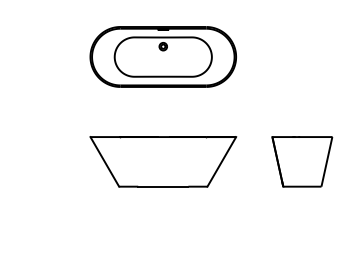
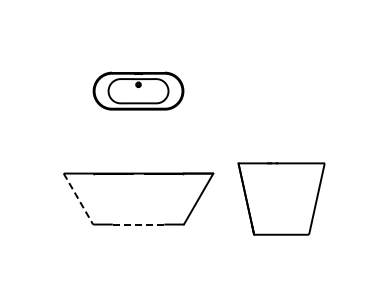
part: (163, 56) -> (138, 90), size x0.6
part: (301, 161) -> (280, 198), size x1.4
line: (104, 162) -> (78, 199), solid -> dashed
line: (163, 186) -> (138, 224), solid -> dashed

